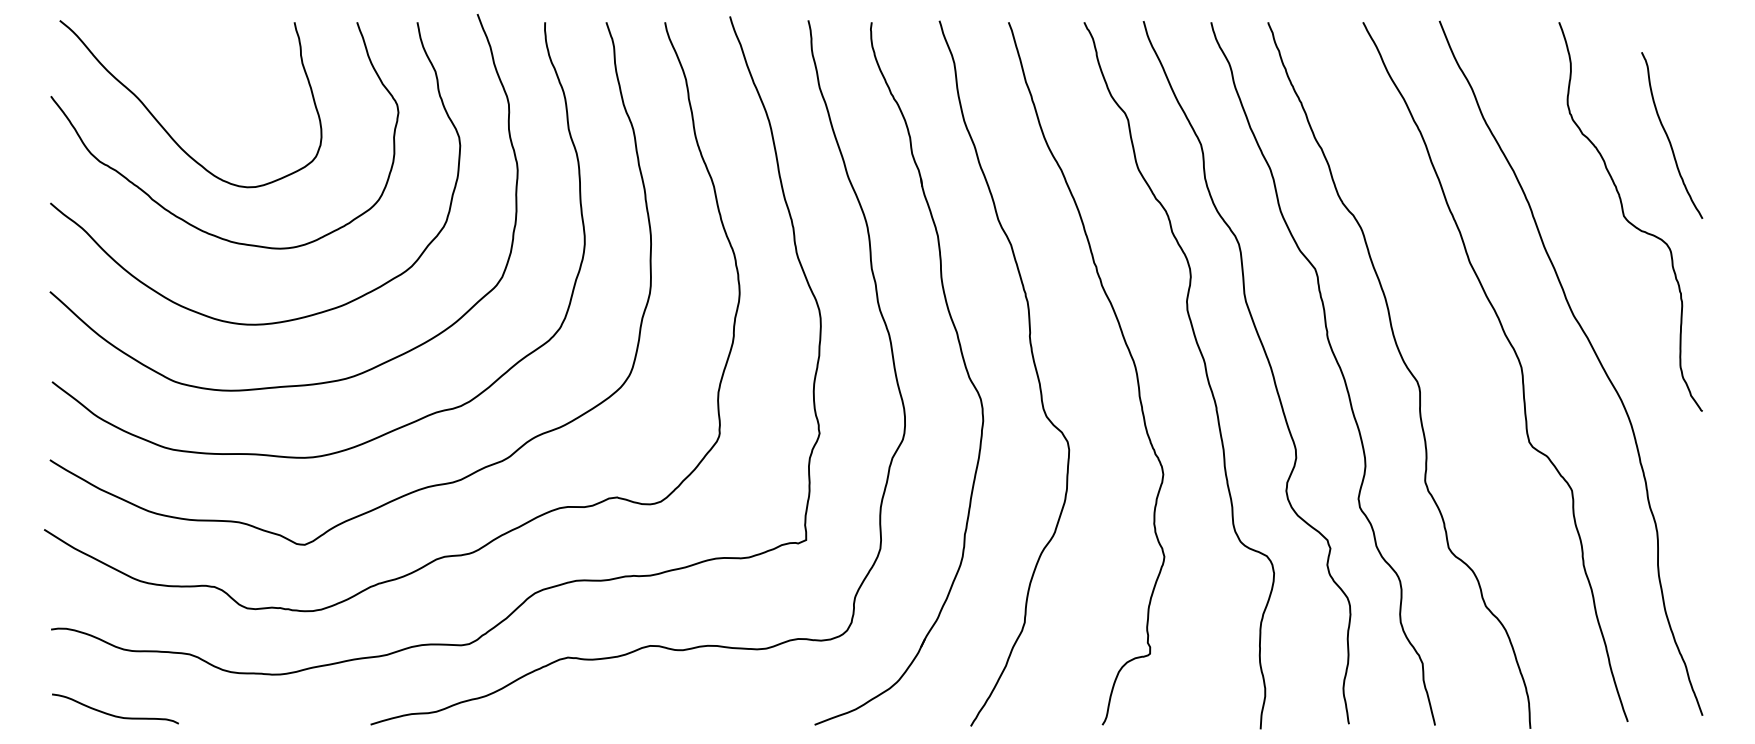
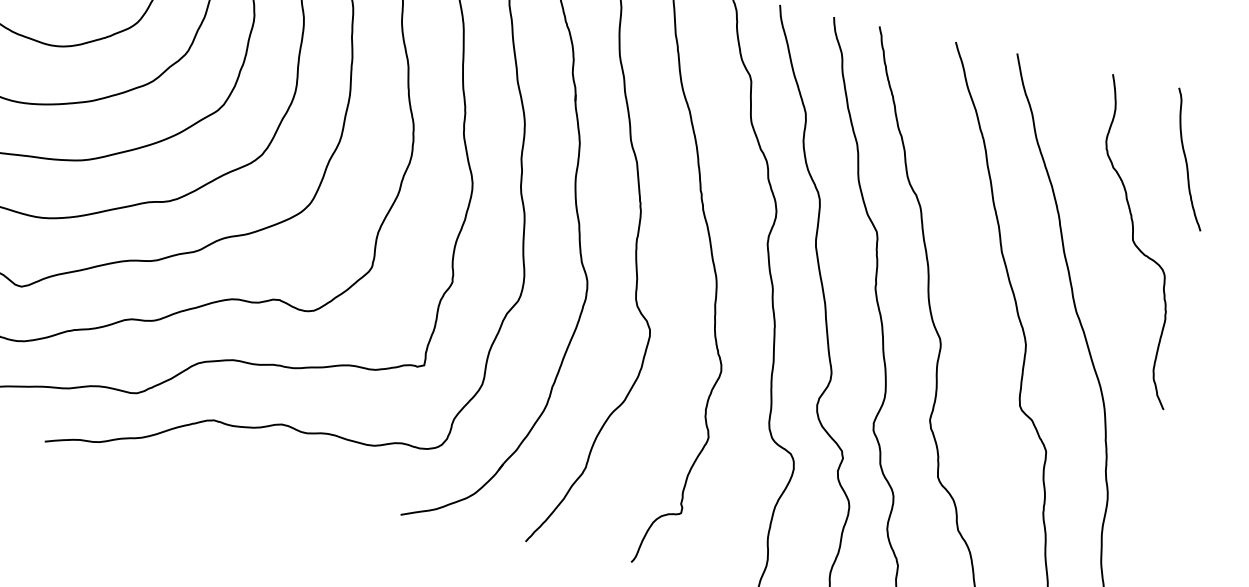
curve: (1668, 136) -> (1186, 159), moved

